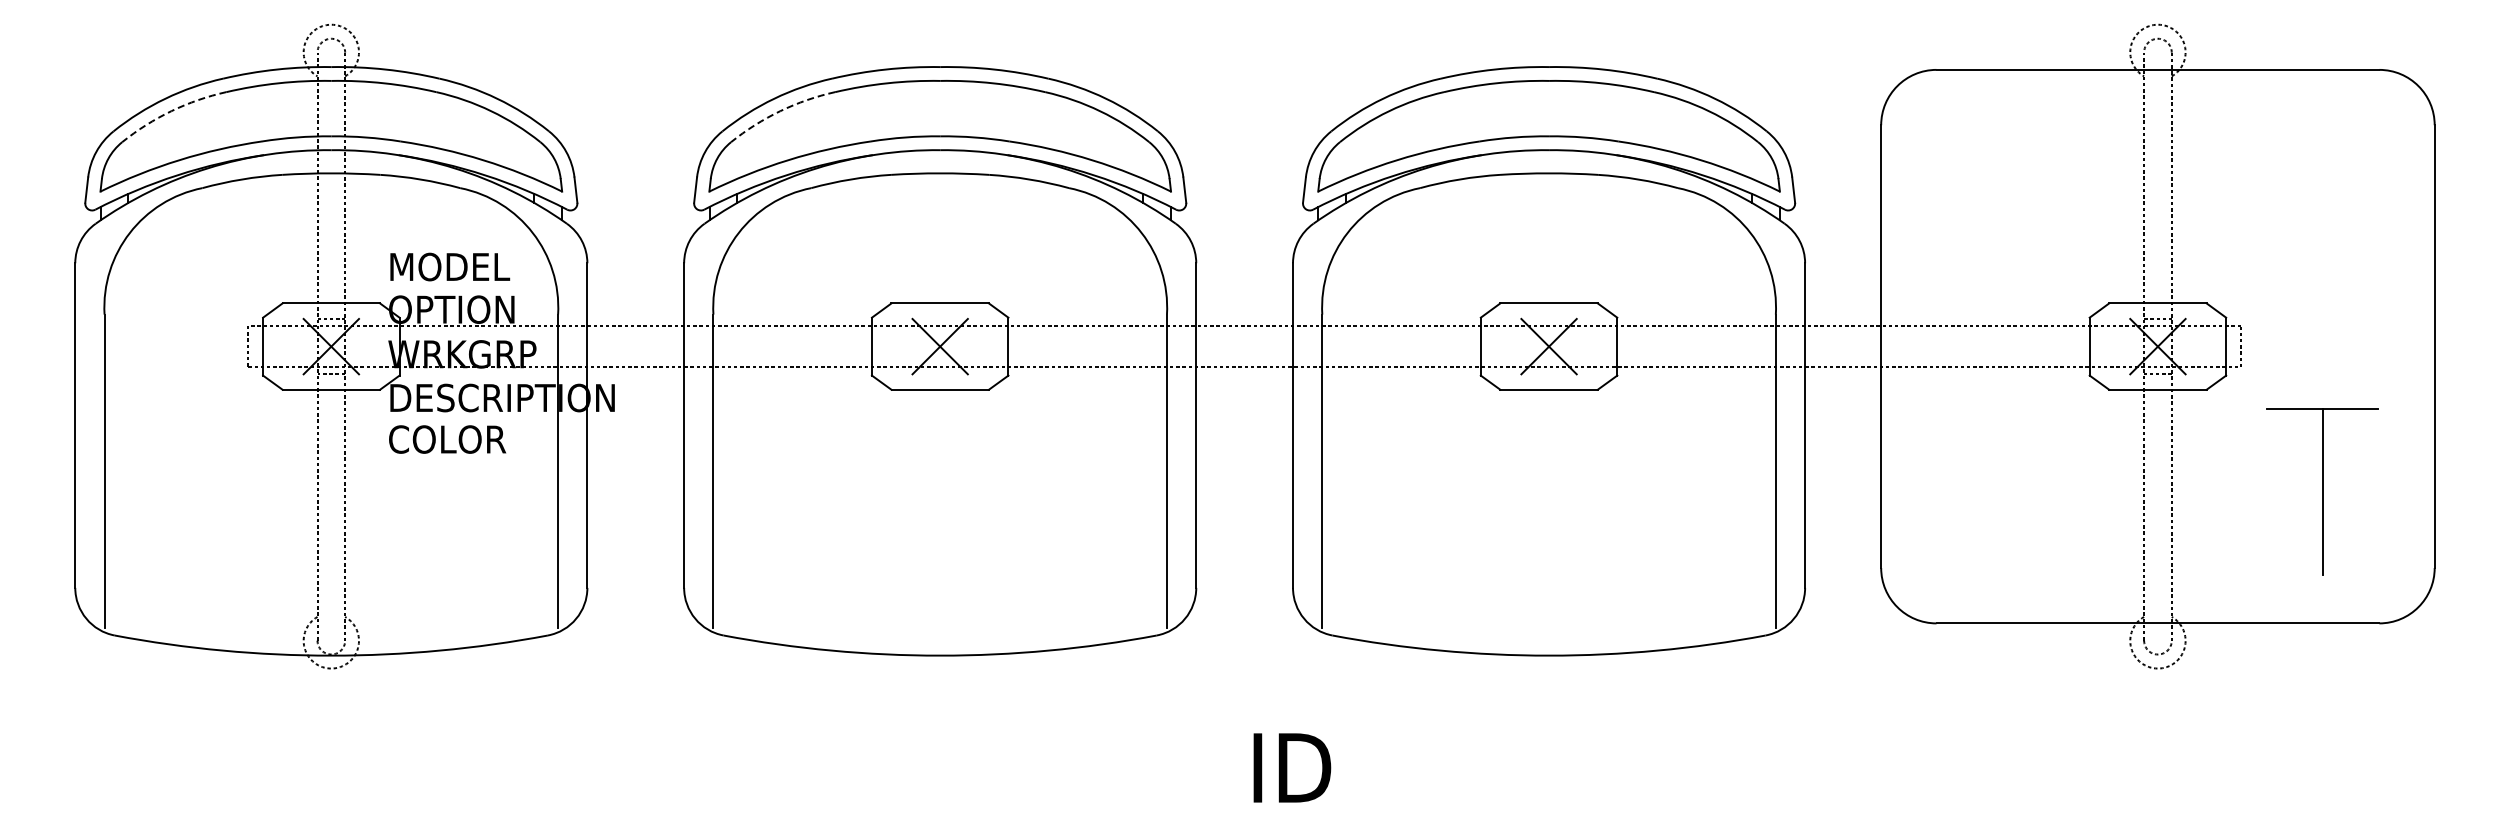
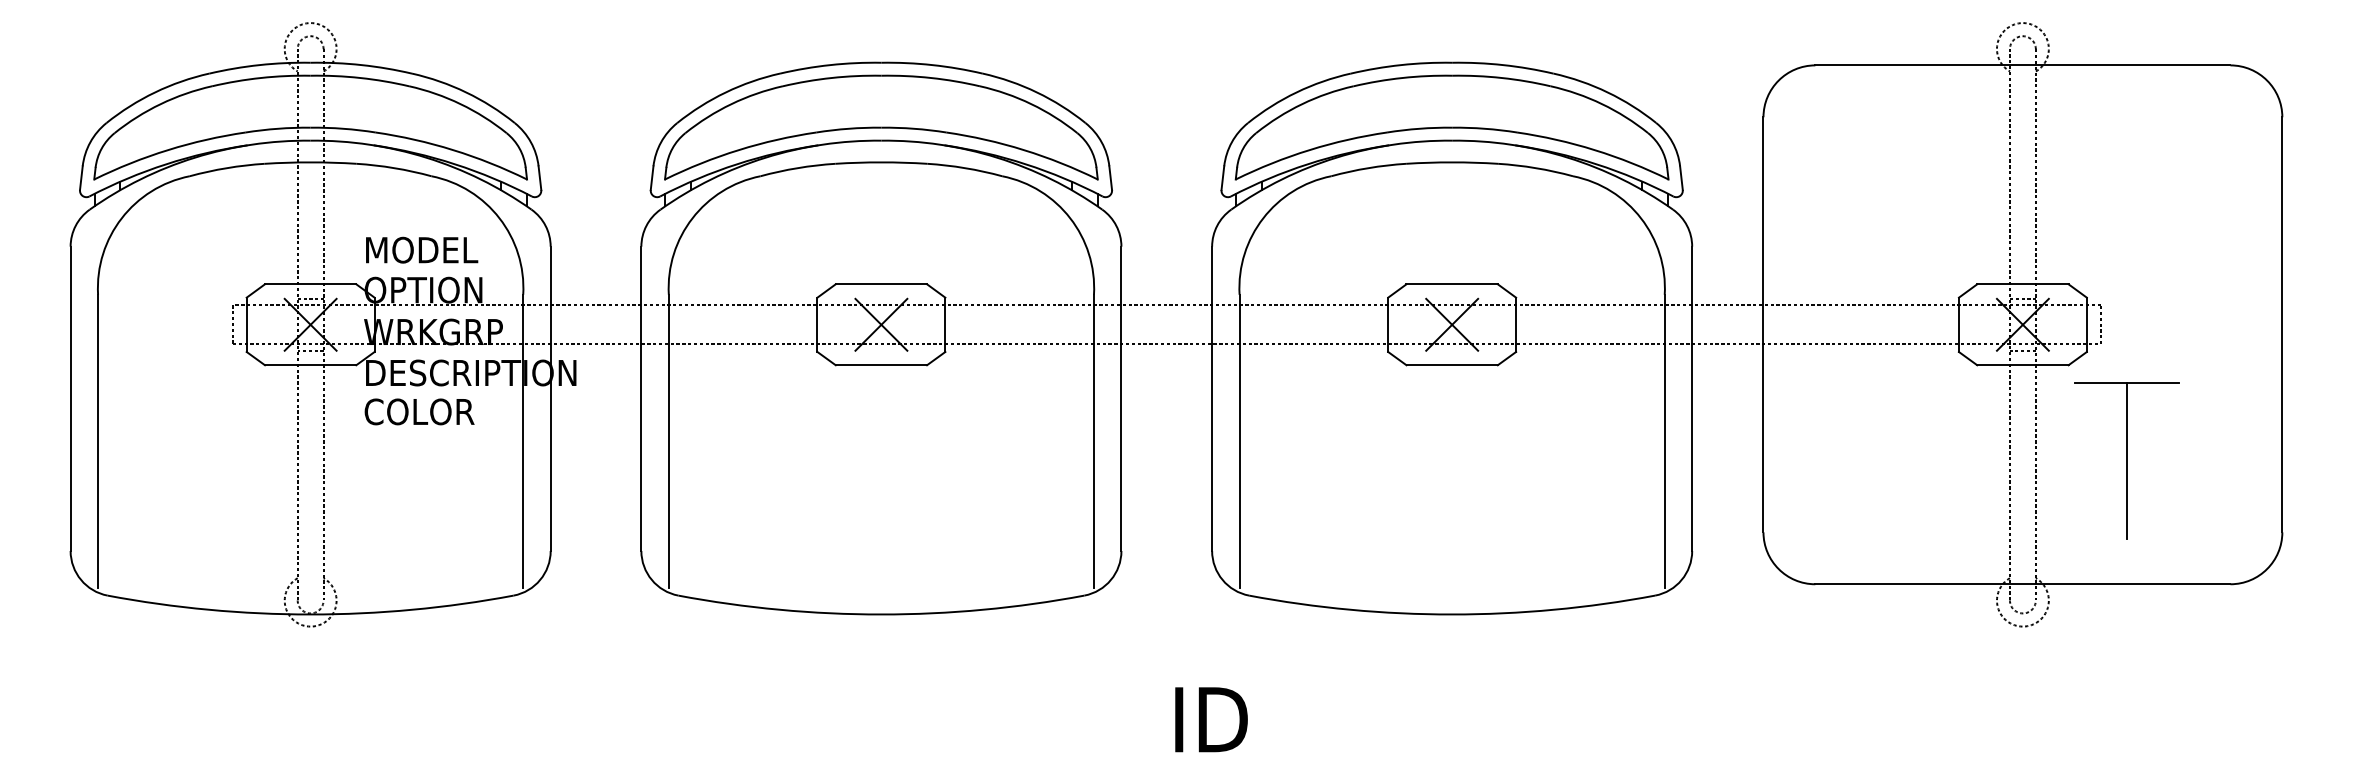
arc: (171, 111) -> (160, 104), dashed -> solid
arc: (780, 111) -> (731, 104), dashed -> solid
part: (2322, 491) -> (2126, 460), moved

